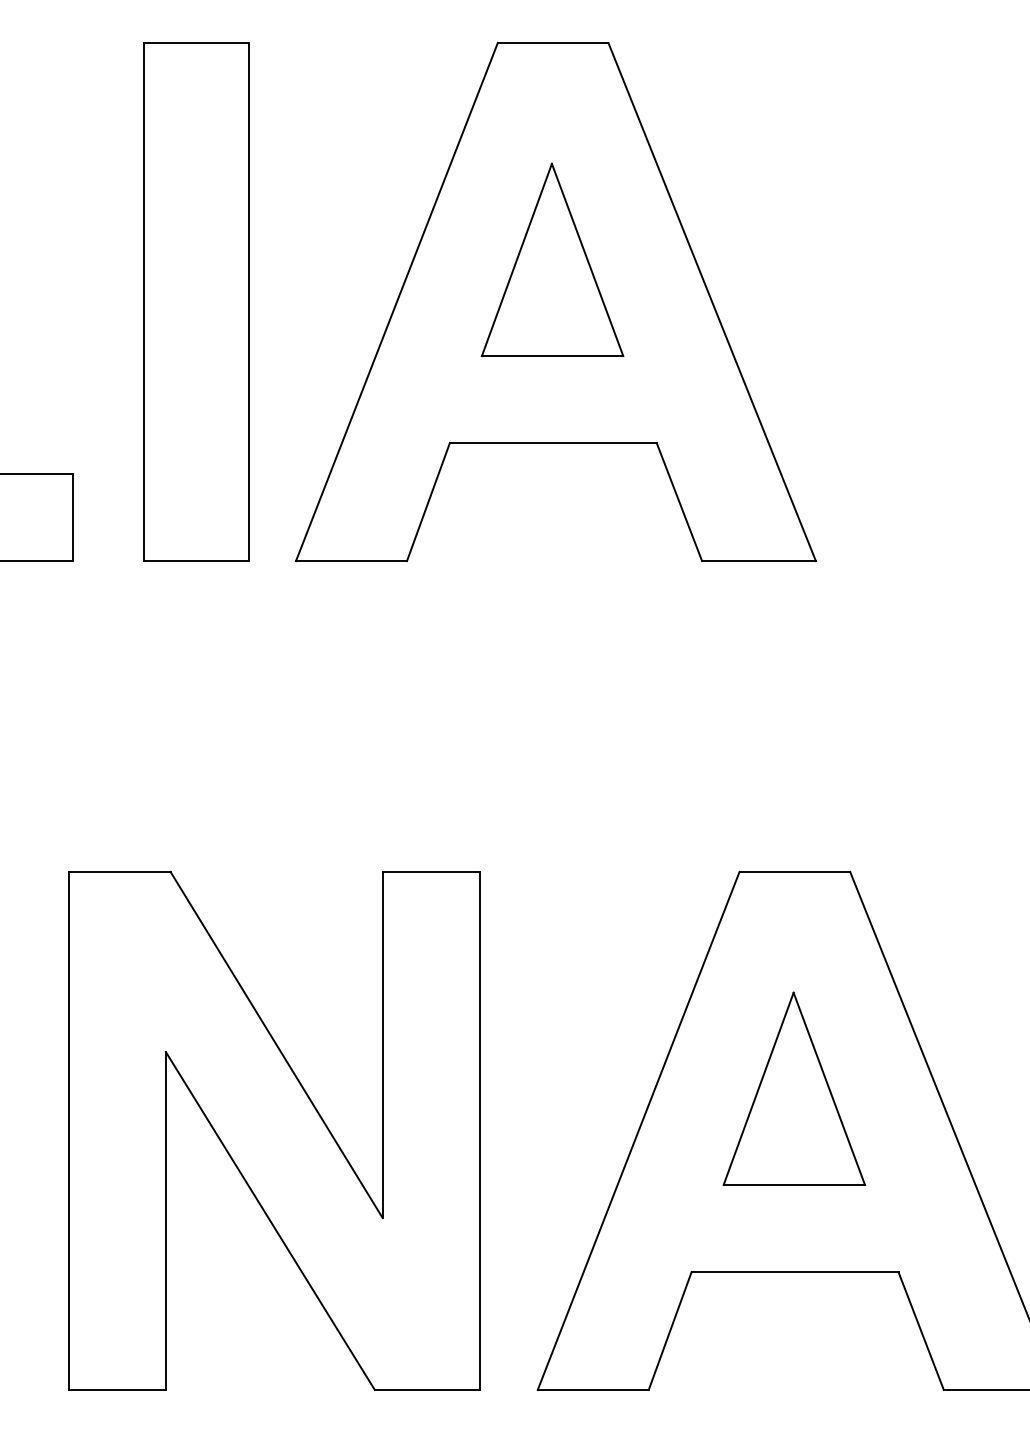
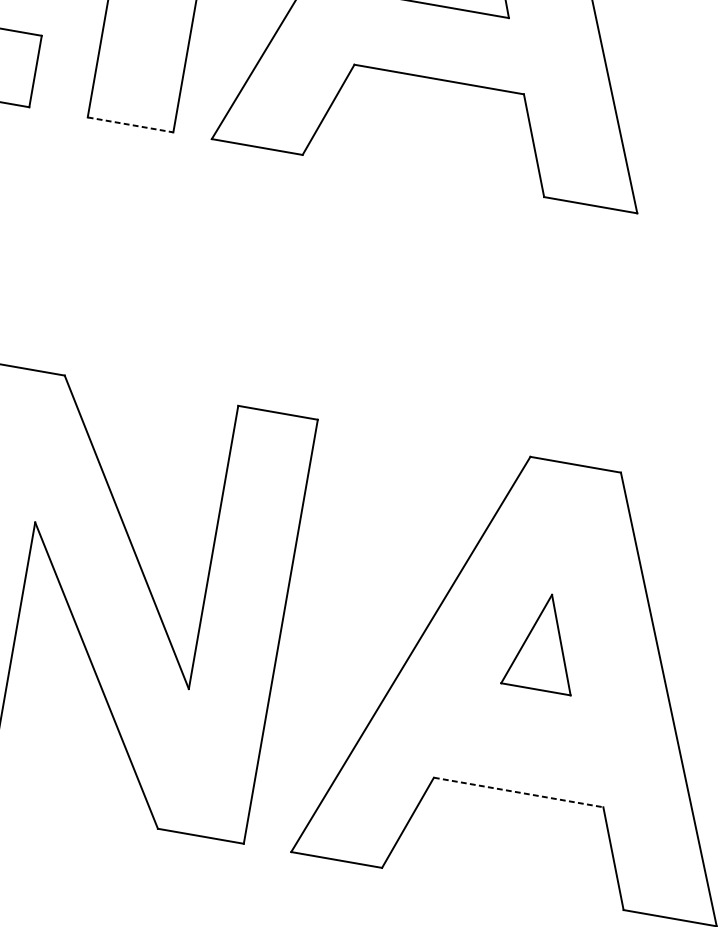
line: (197, 561) -> (131, 125), solid -> dashed
part: (793, 1088) -> (543, 641), size x0.6
line: (795, 1272) -> (518, 792), solid -> dashed

